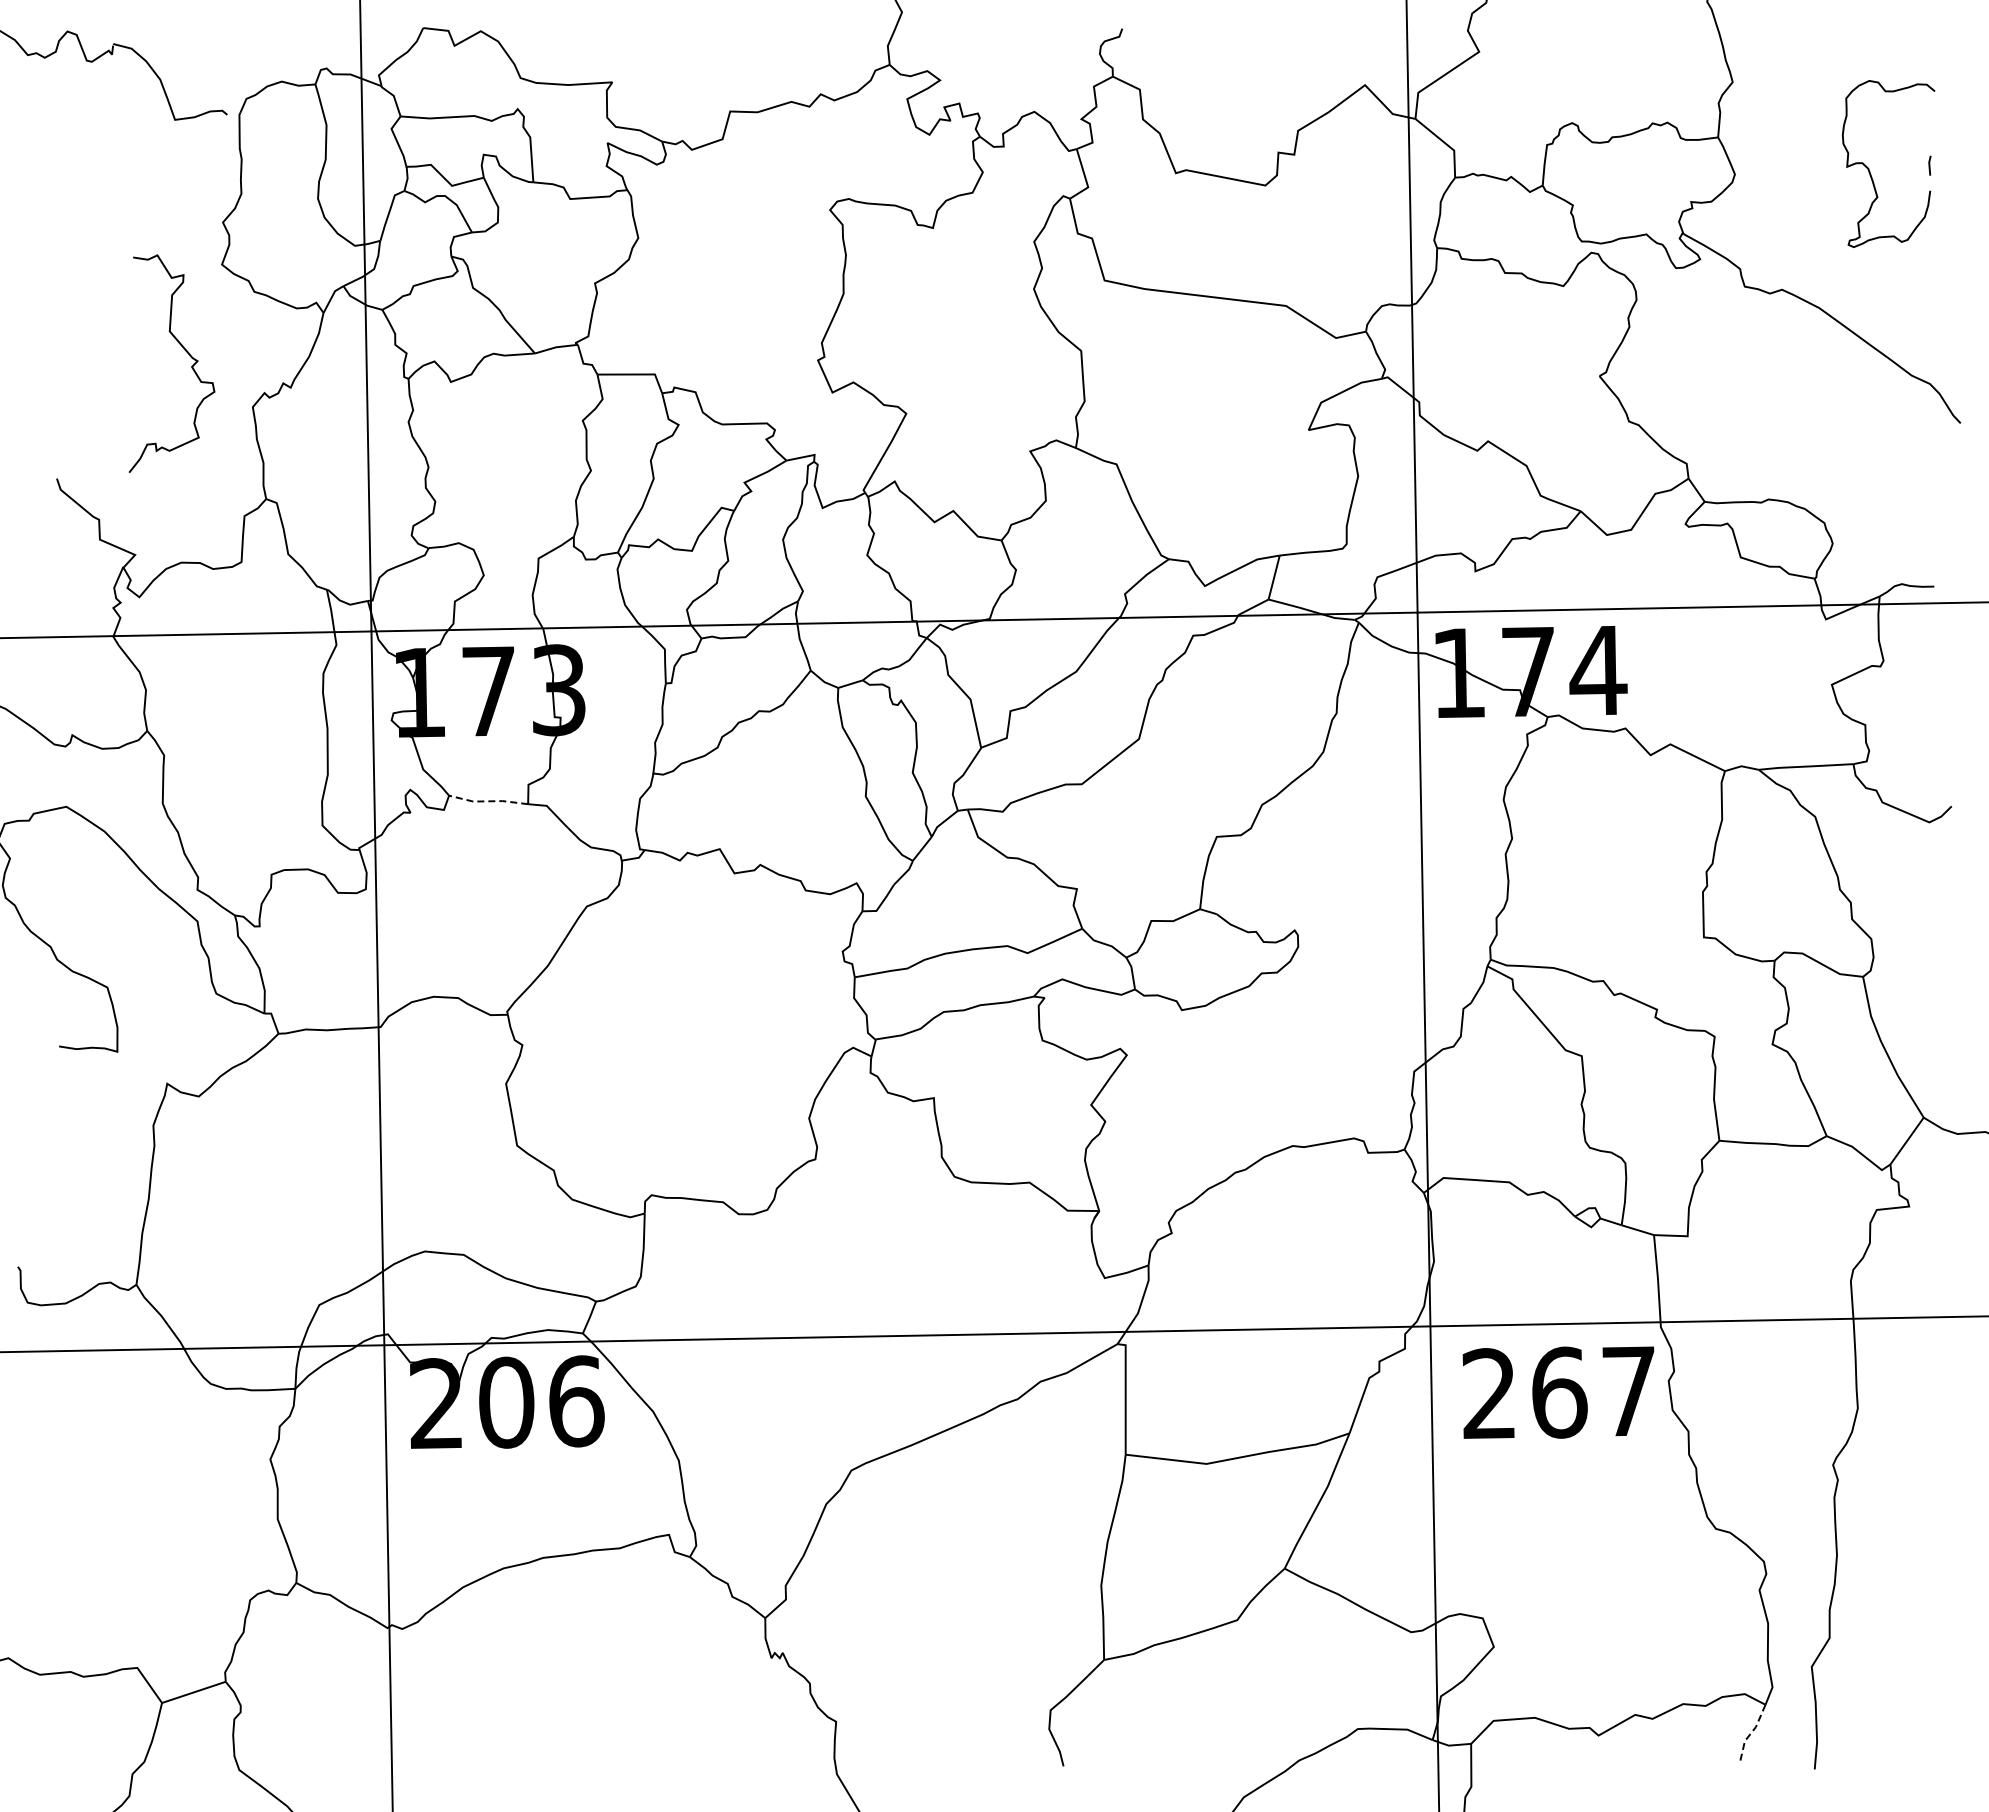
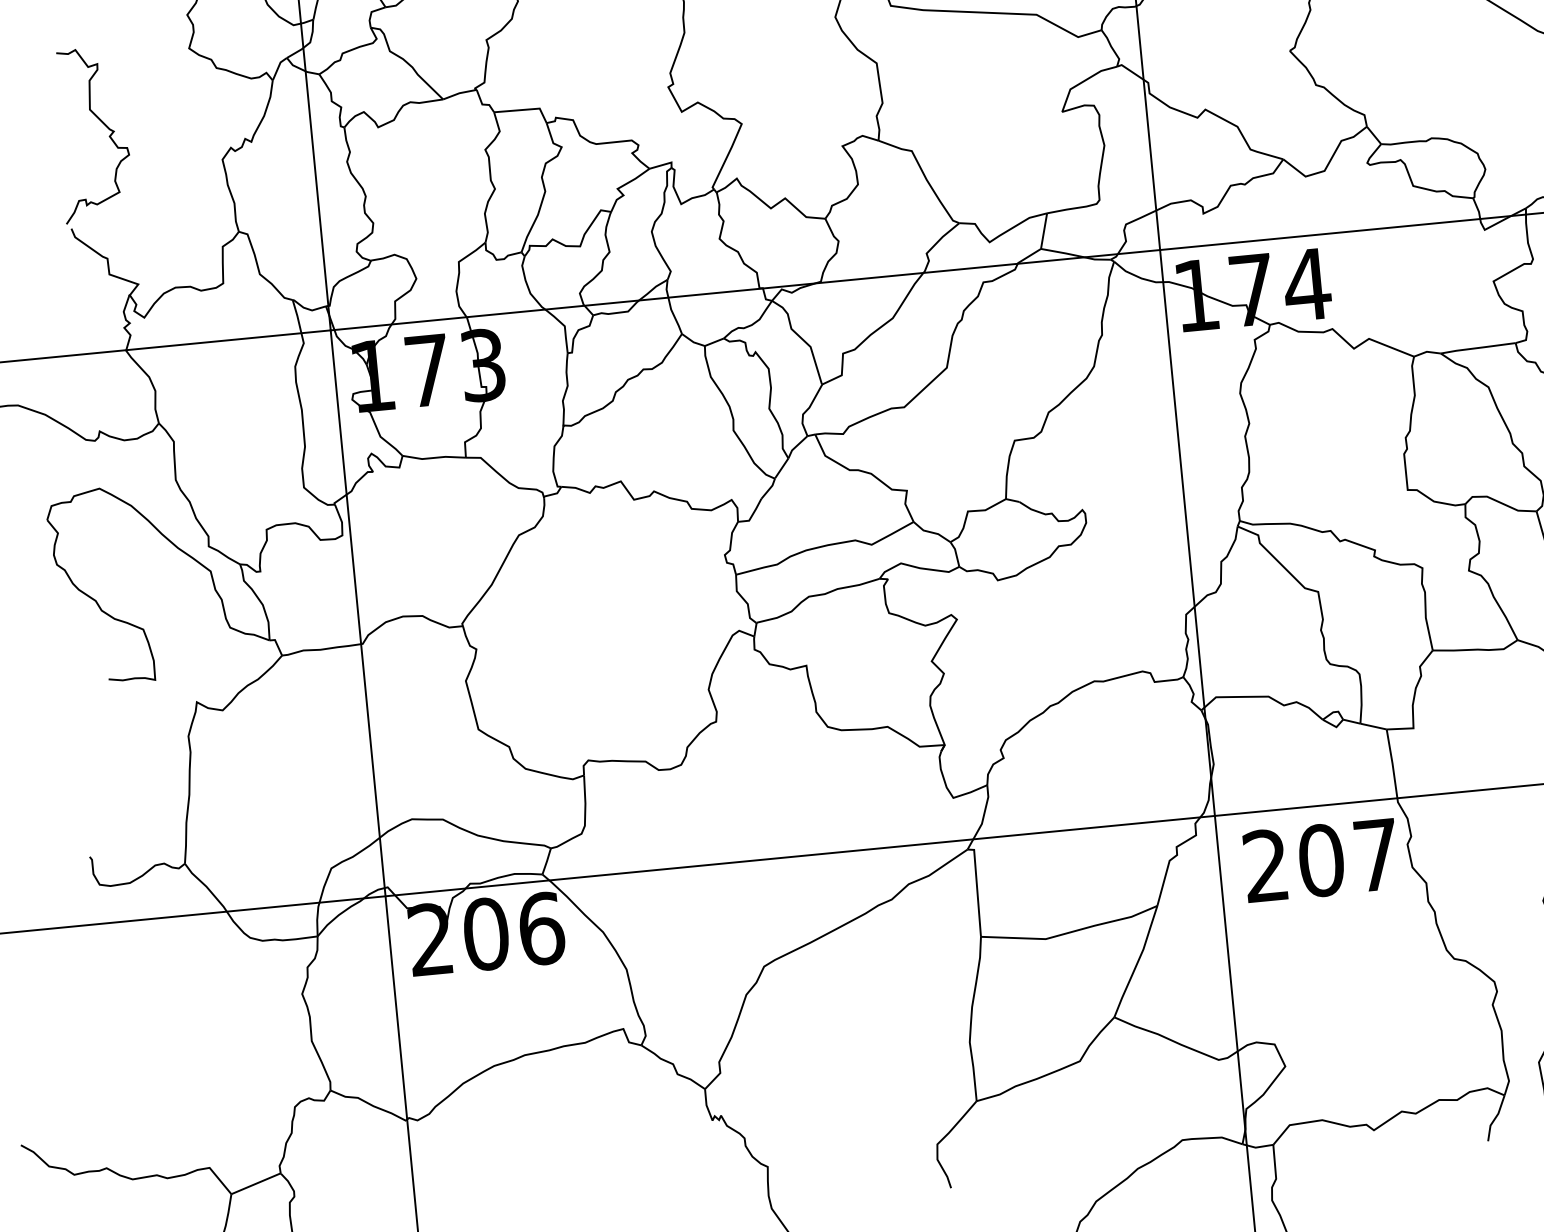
curve: (184, 350) -> (102, 123), moved
line: (488, 801) -> (434, 458), dashed -> solid
text: (1559, 1392) -> (1321, 860), 267 -> 207
line: (1752, 1731) -> (1495, 1117), dashed -> solid

